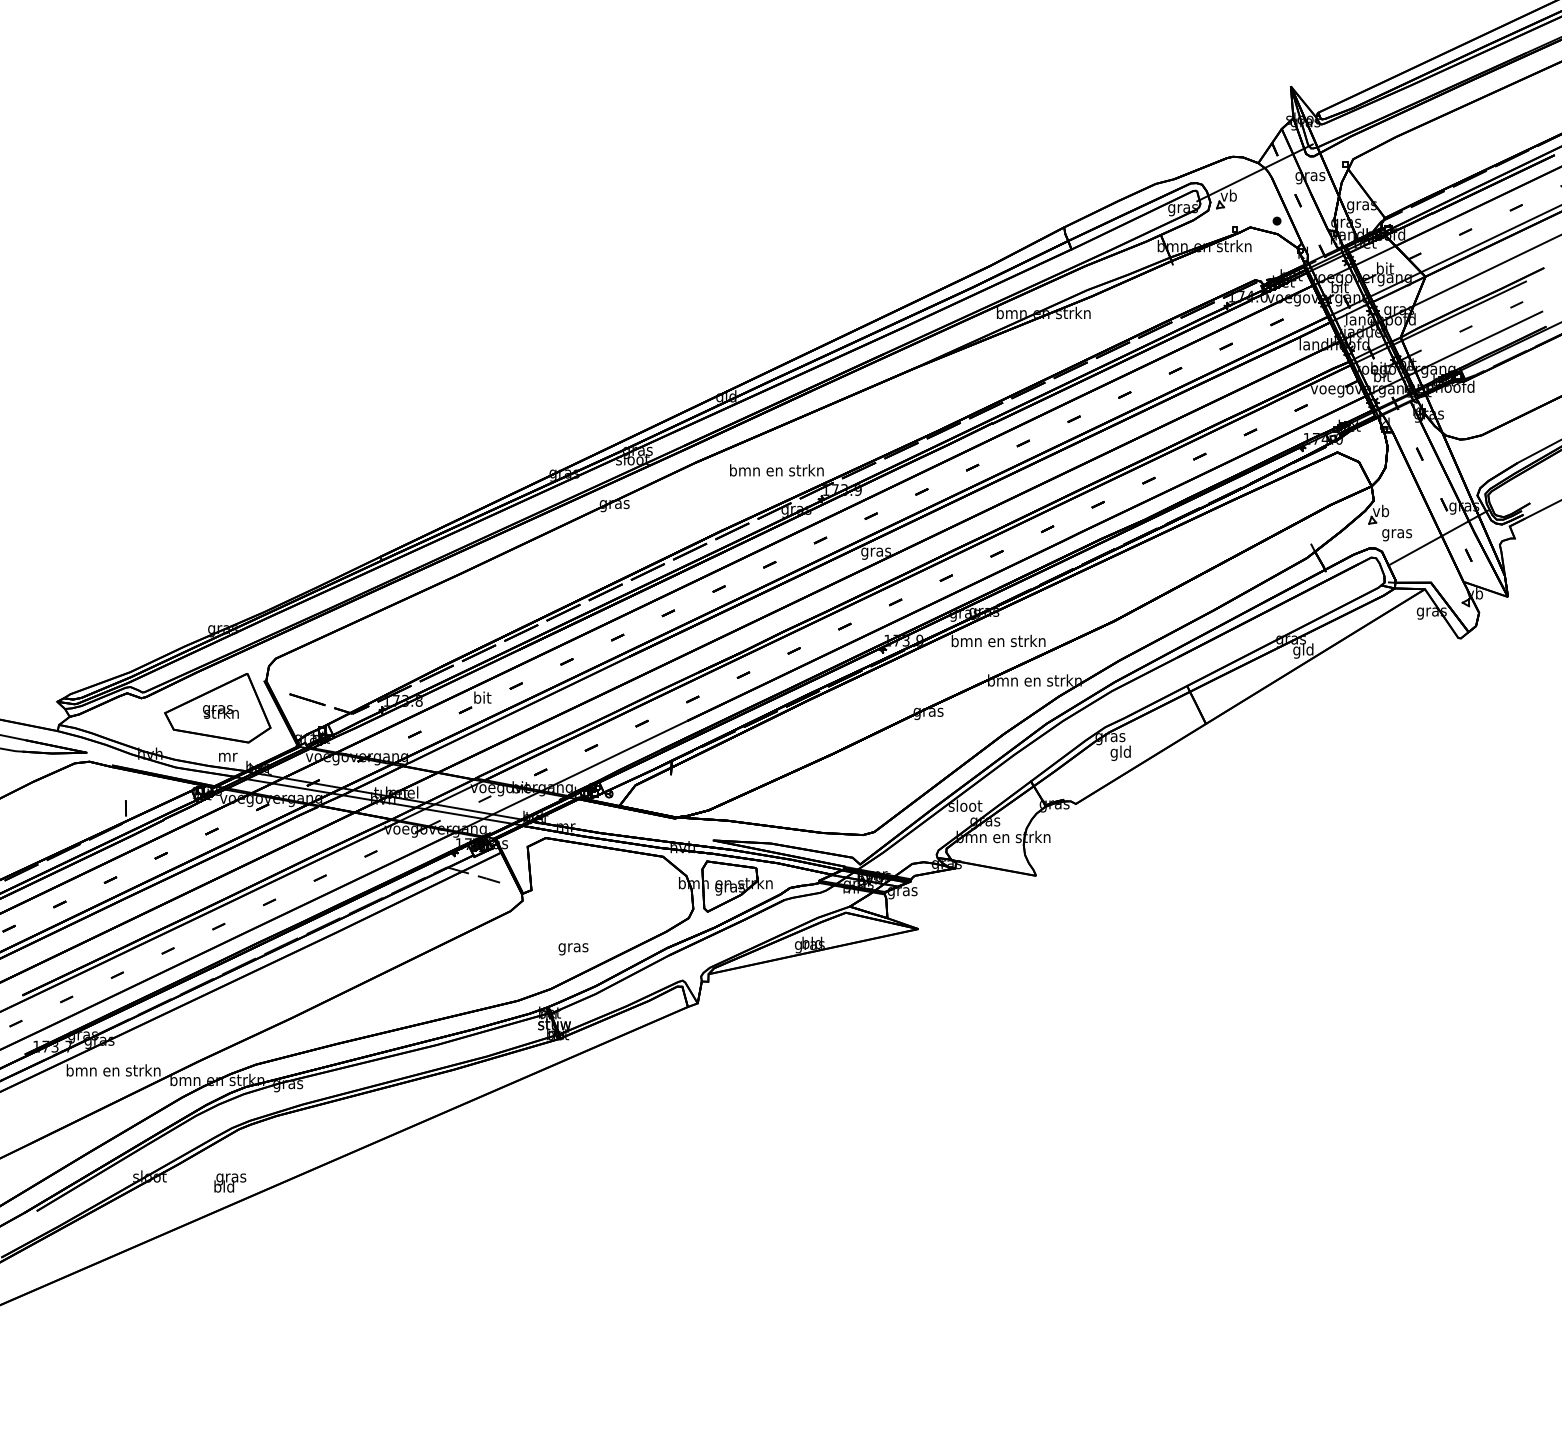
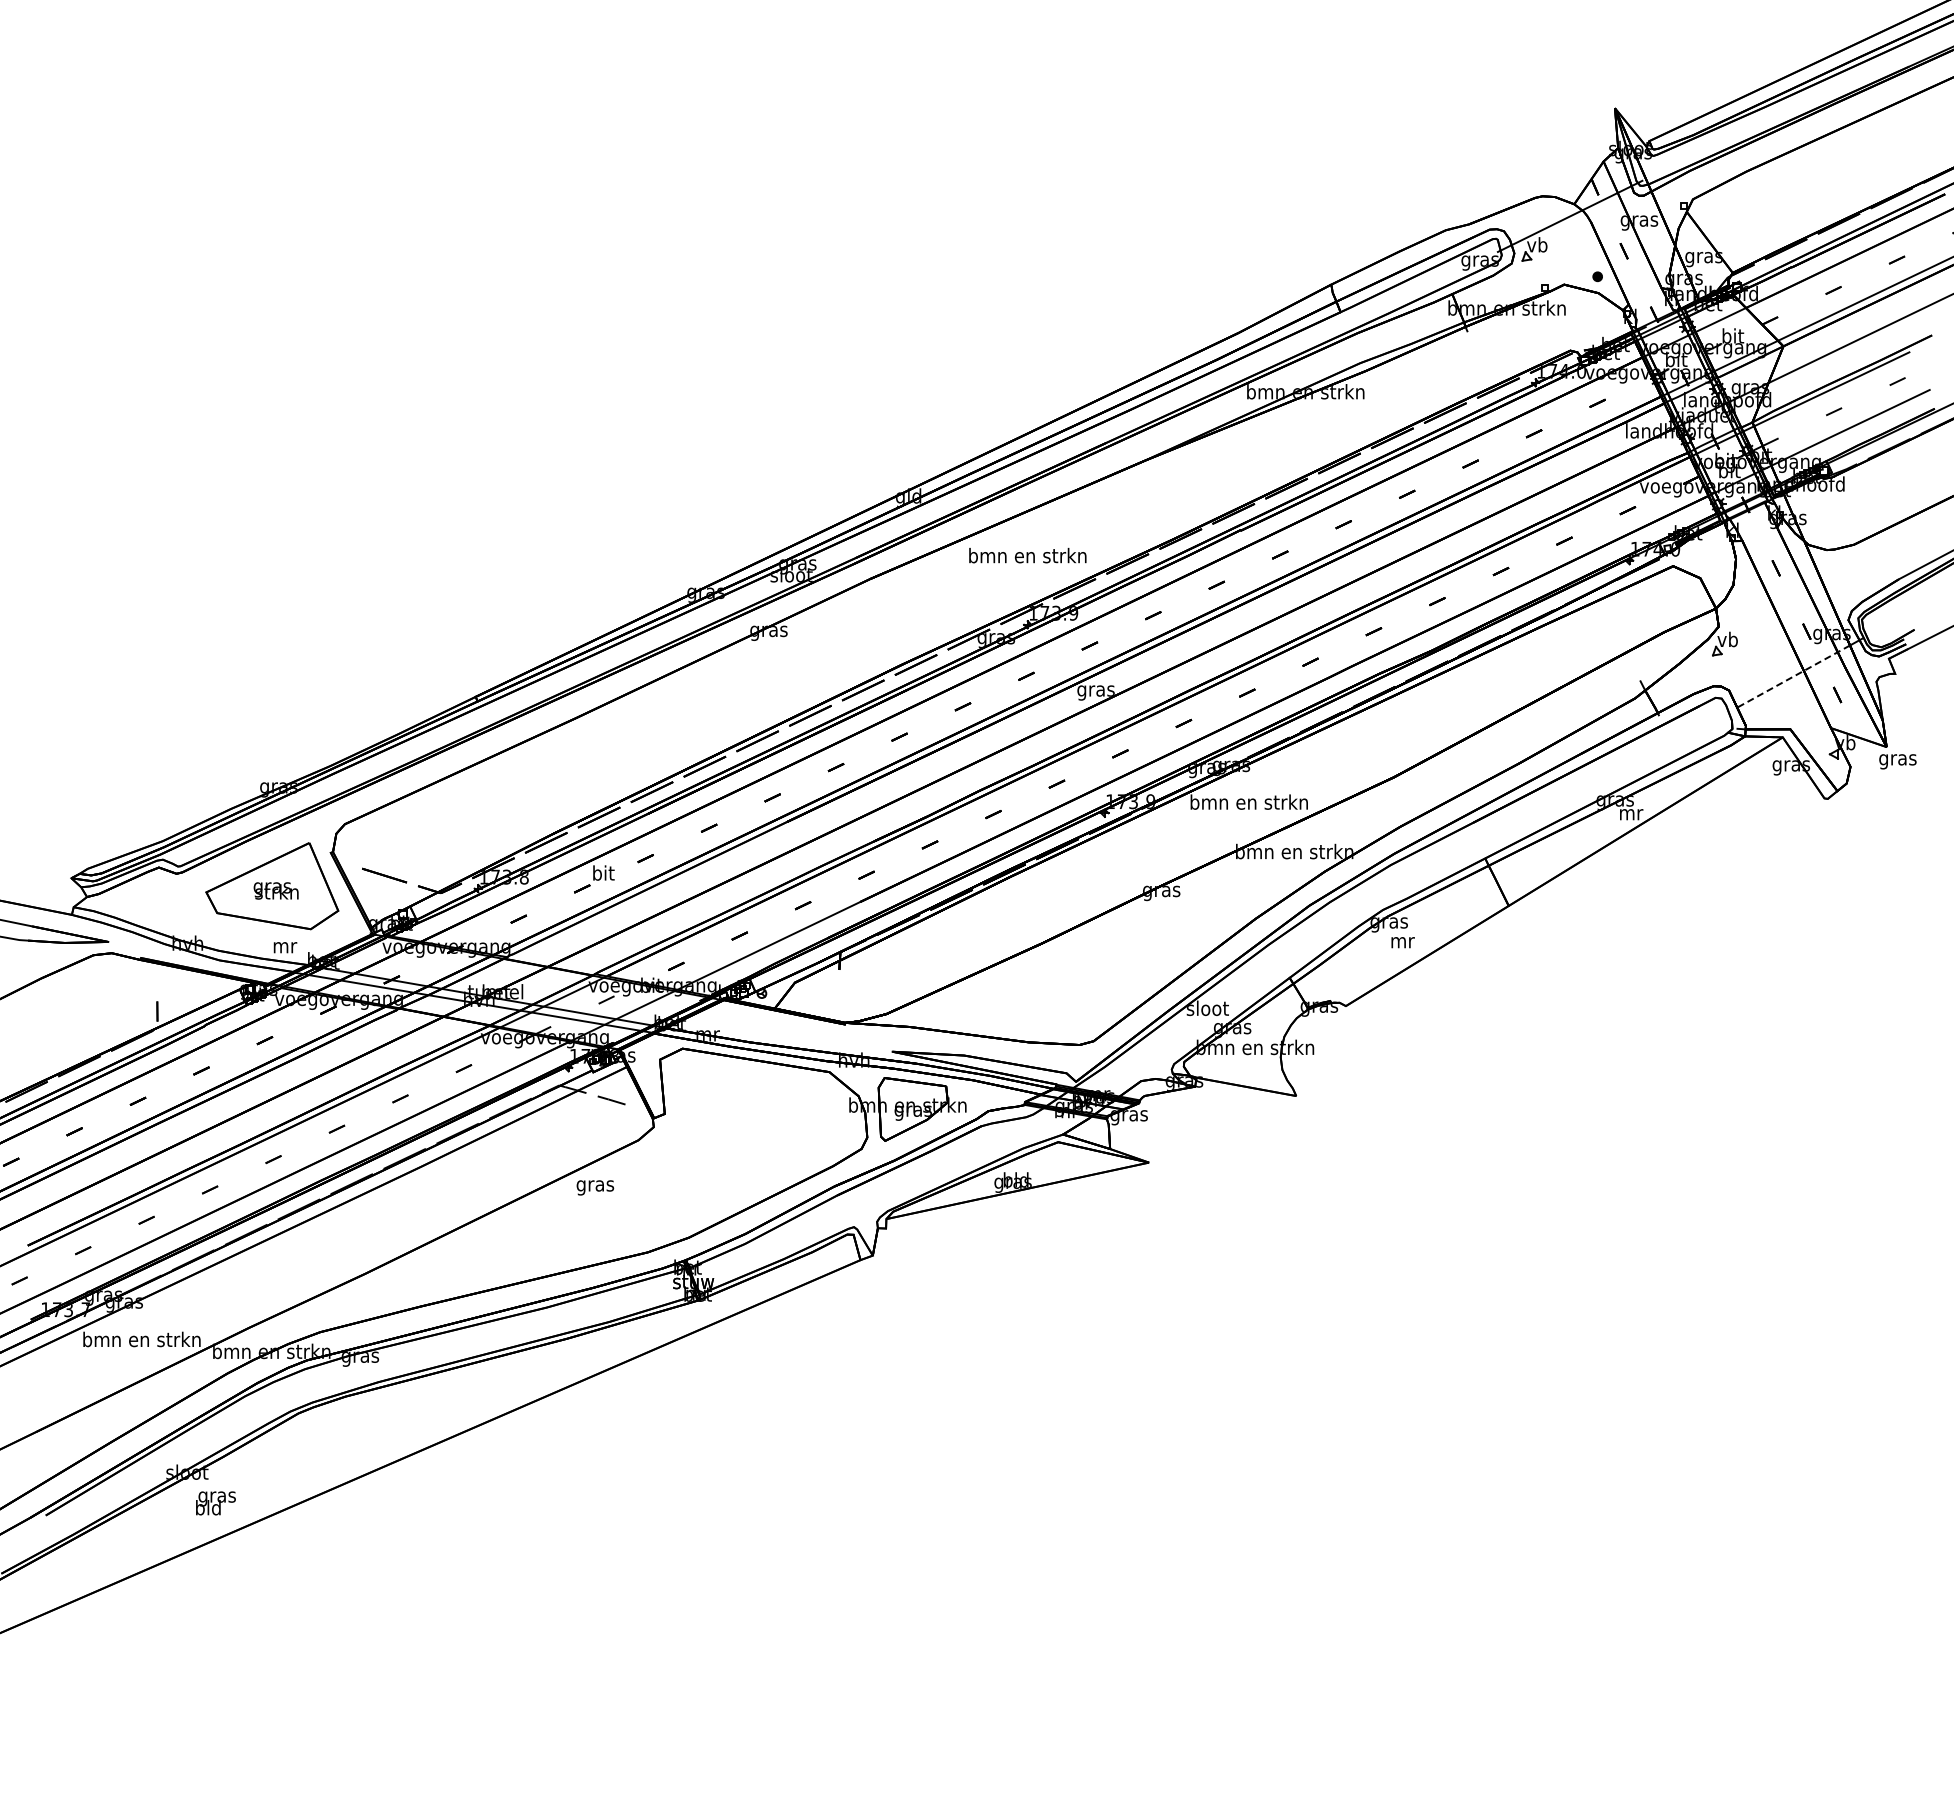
text: (776, 470) -> (1027, 555), moved
text: (1396, 534) -> (1897, 761), moved
line: (1433, 540) -> (1793, 676), solid -> dashed
text: (1303, 650) -> (1630, 814), gld -> mr
text: (1120, 753) -> (1401, 942), gld -> mr
text: (573, 948) -> (595, 1187), moved
text: (229, 1183) -> (215, 1503), moved

